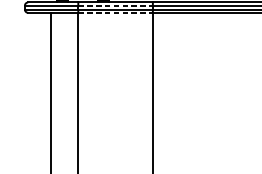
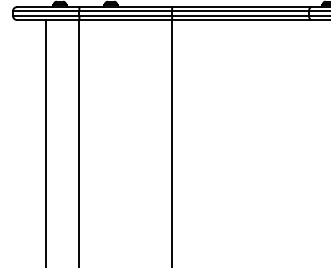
line: (116, 6) -> (126, 11), dashed -> solid
line: (116, 13) -> (126, 20), dashed -> solid

